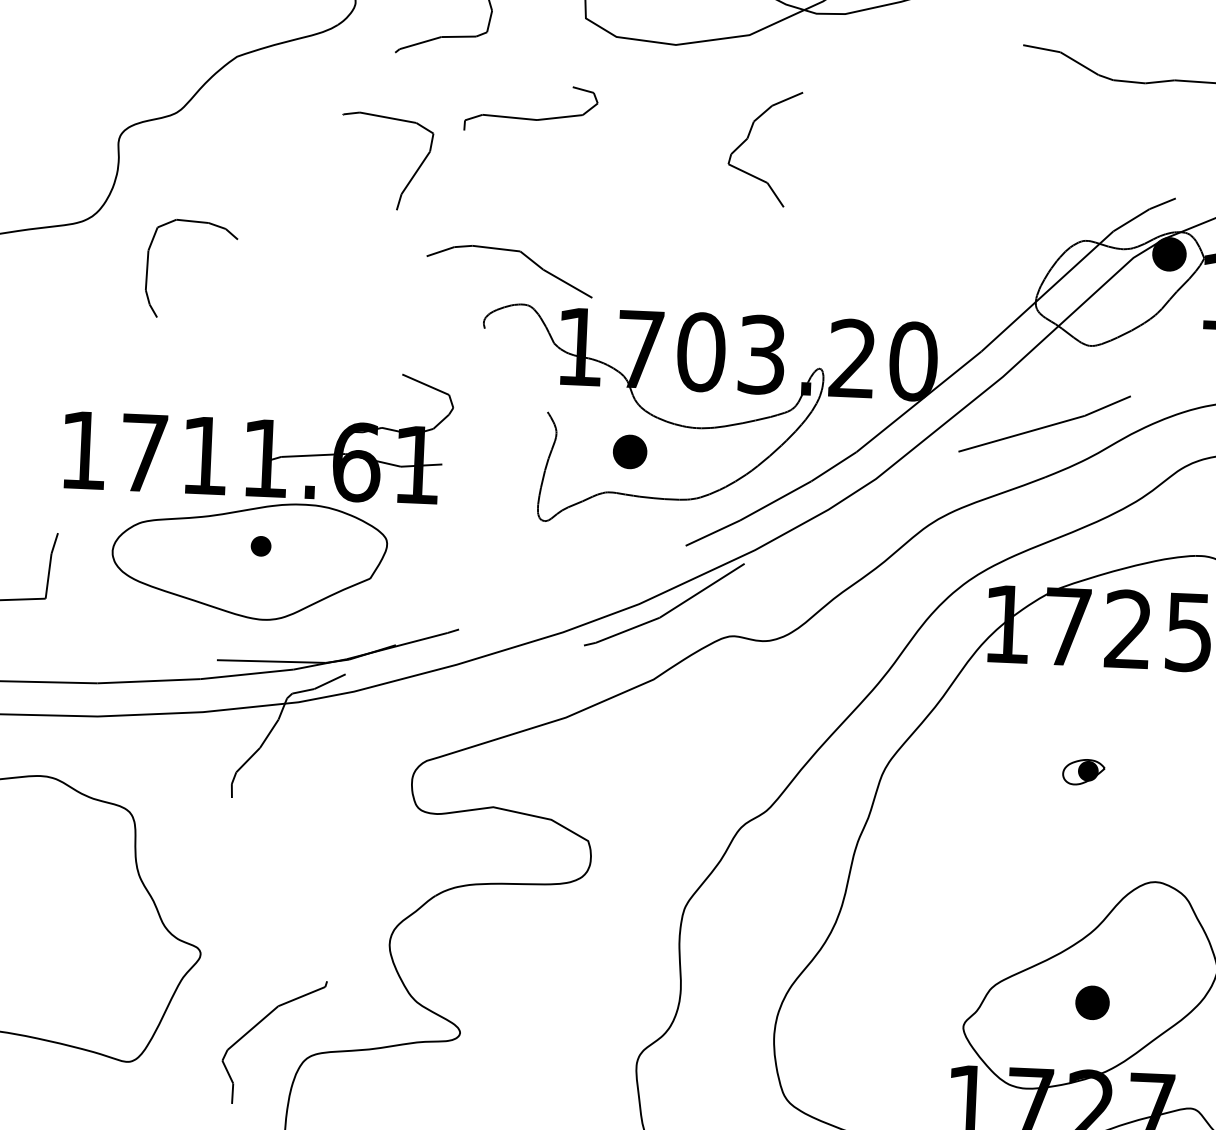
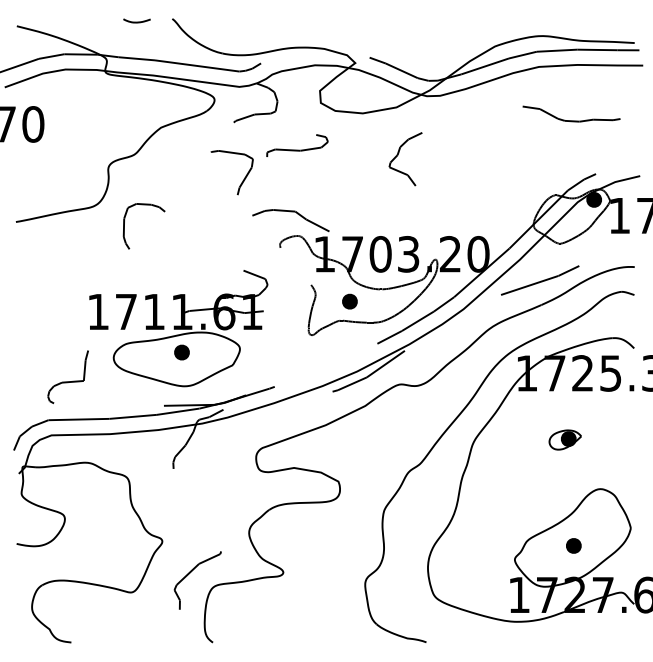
part: (260, 546) -> (181, 352), size x1.67
part: (1082, 771) -> (564, 439), size x1.67

